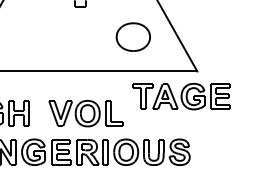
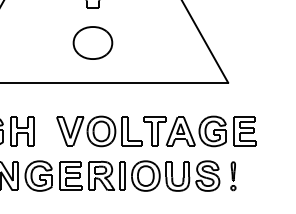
part: (132, 36) -> (91, 42), moved
part: (181, 96) -> (199, 131), moved
part: (201, 152) -> (232, 176), added

